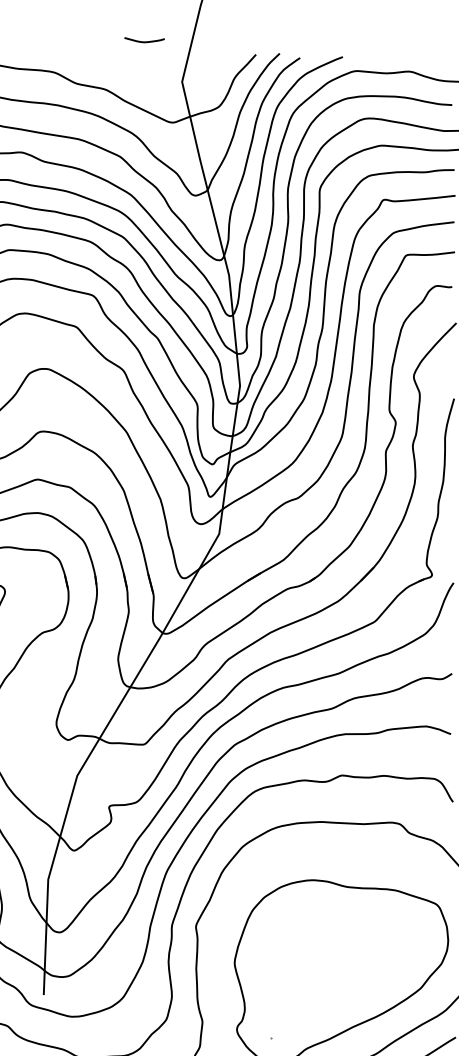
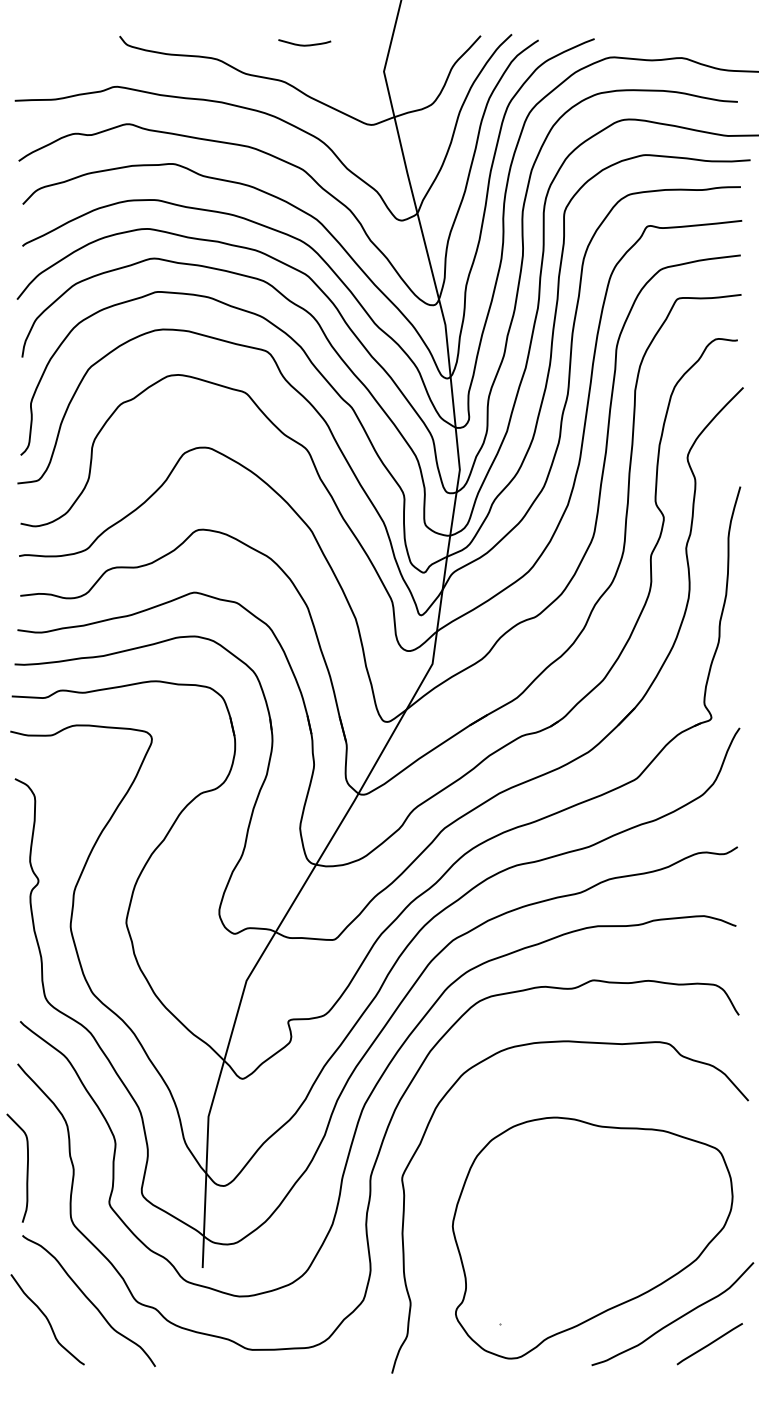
curve: (144, 41) -> (304, 44), moved

